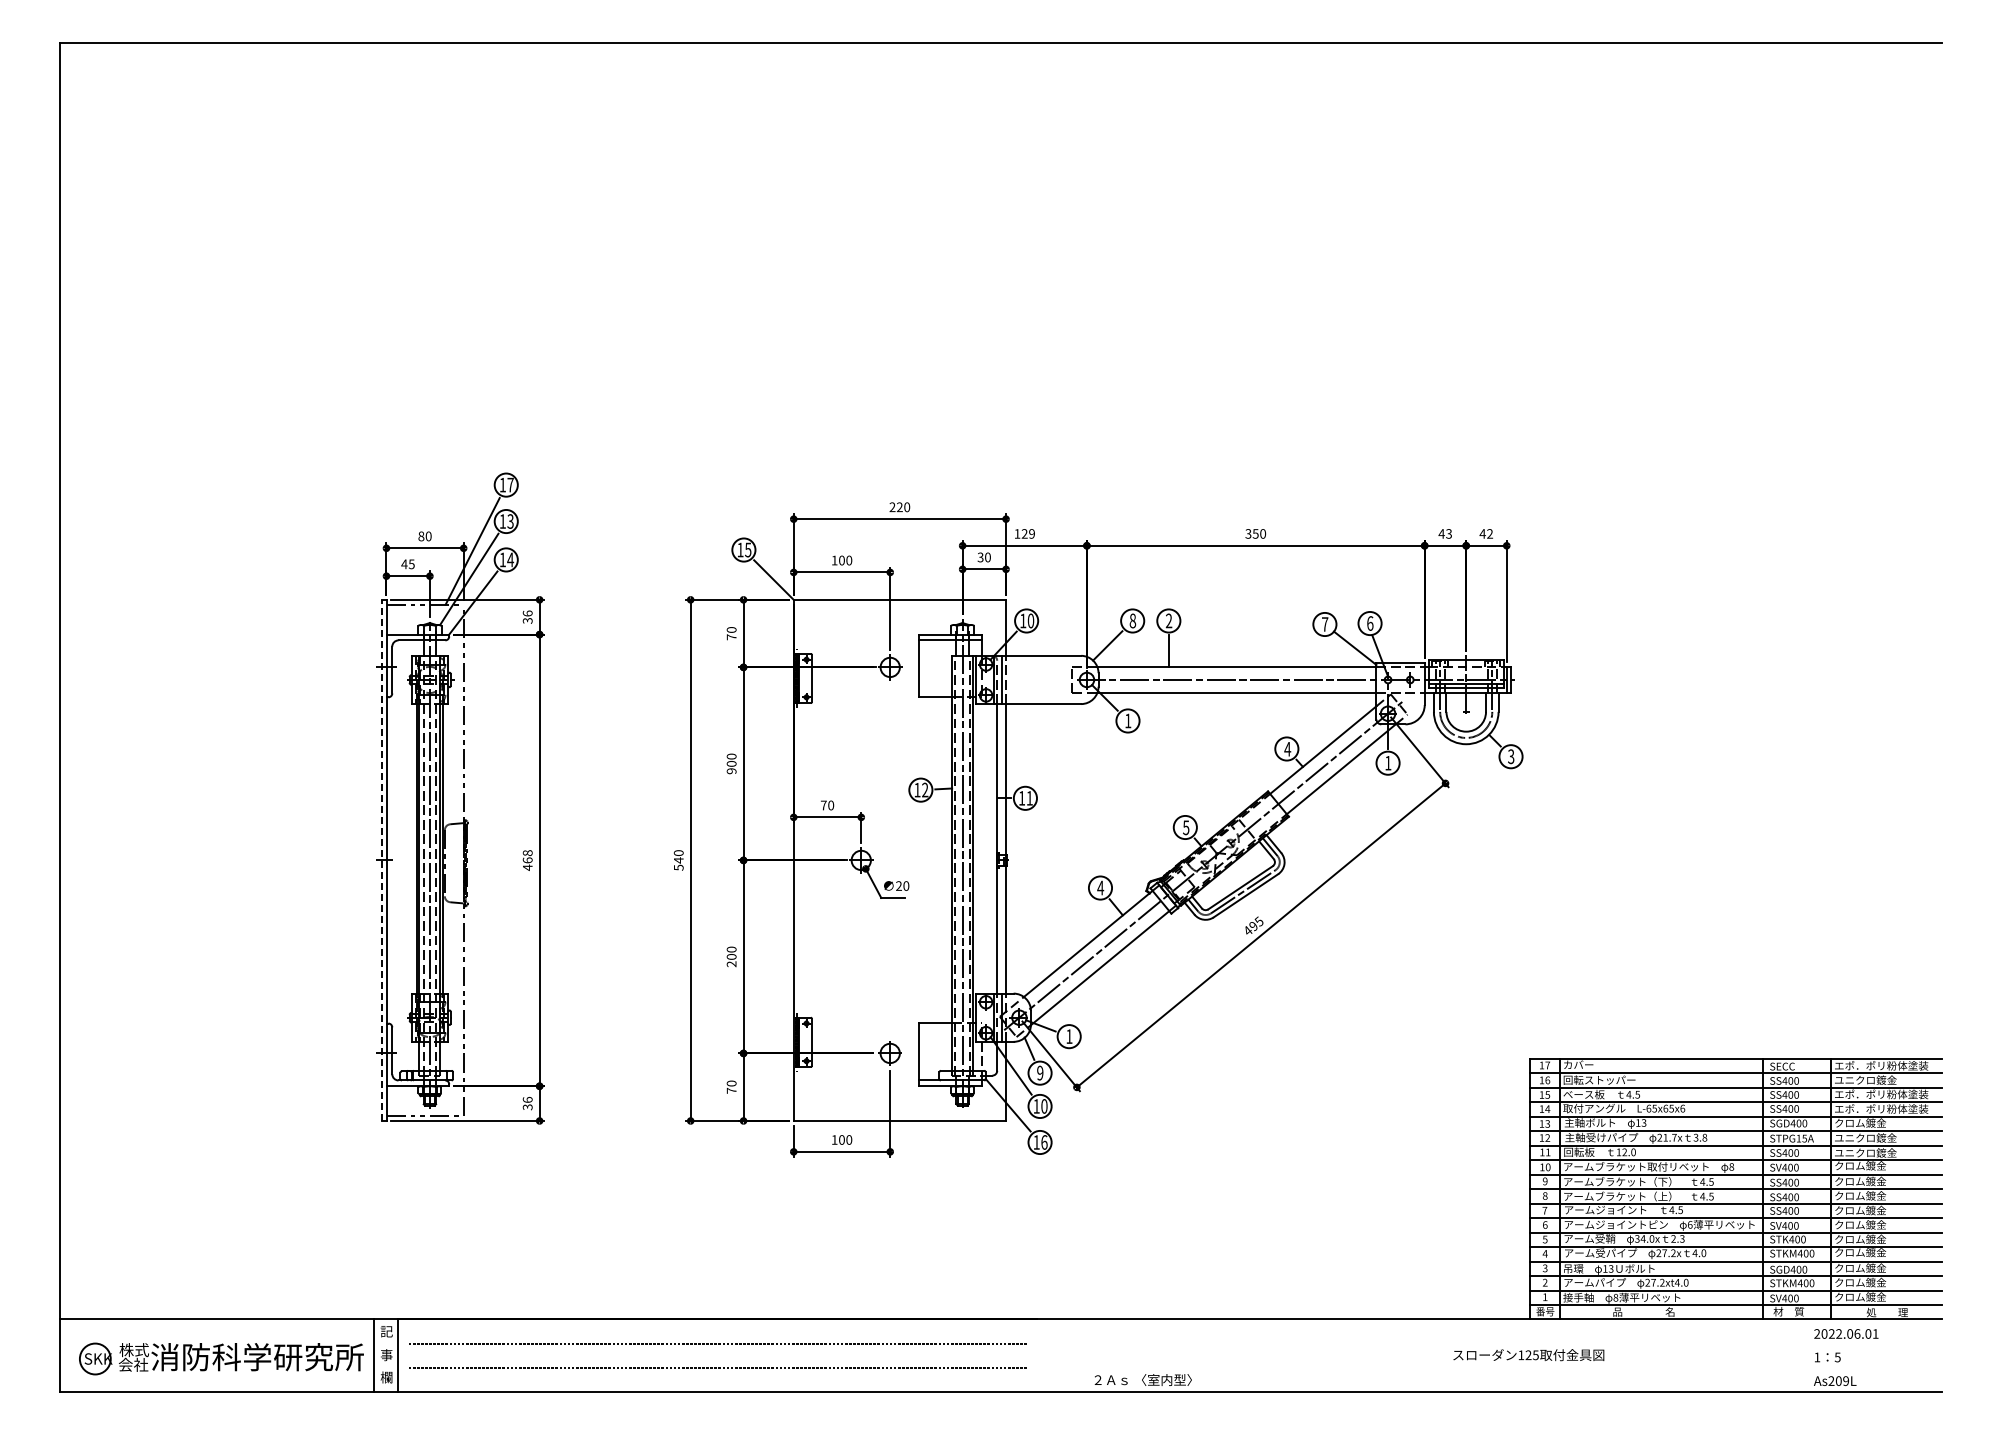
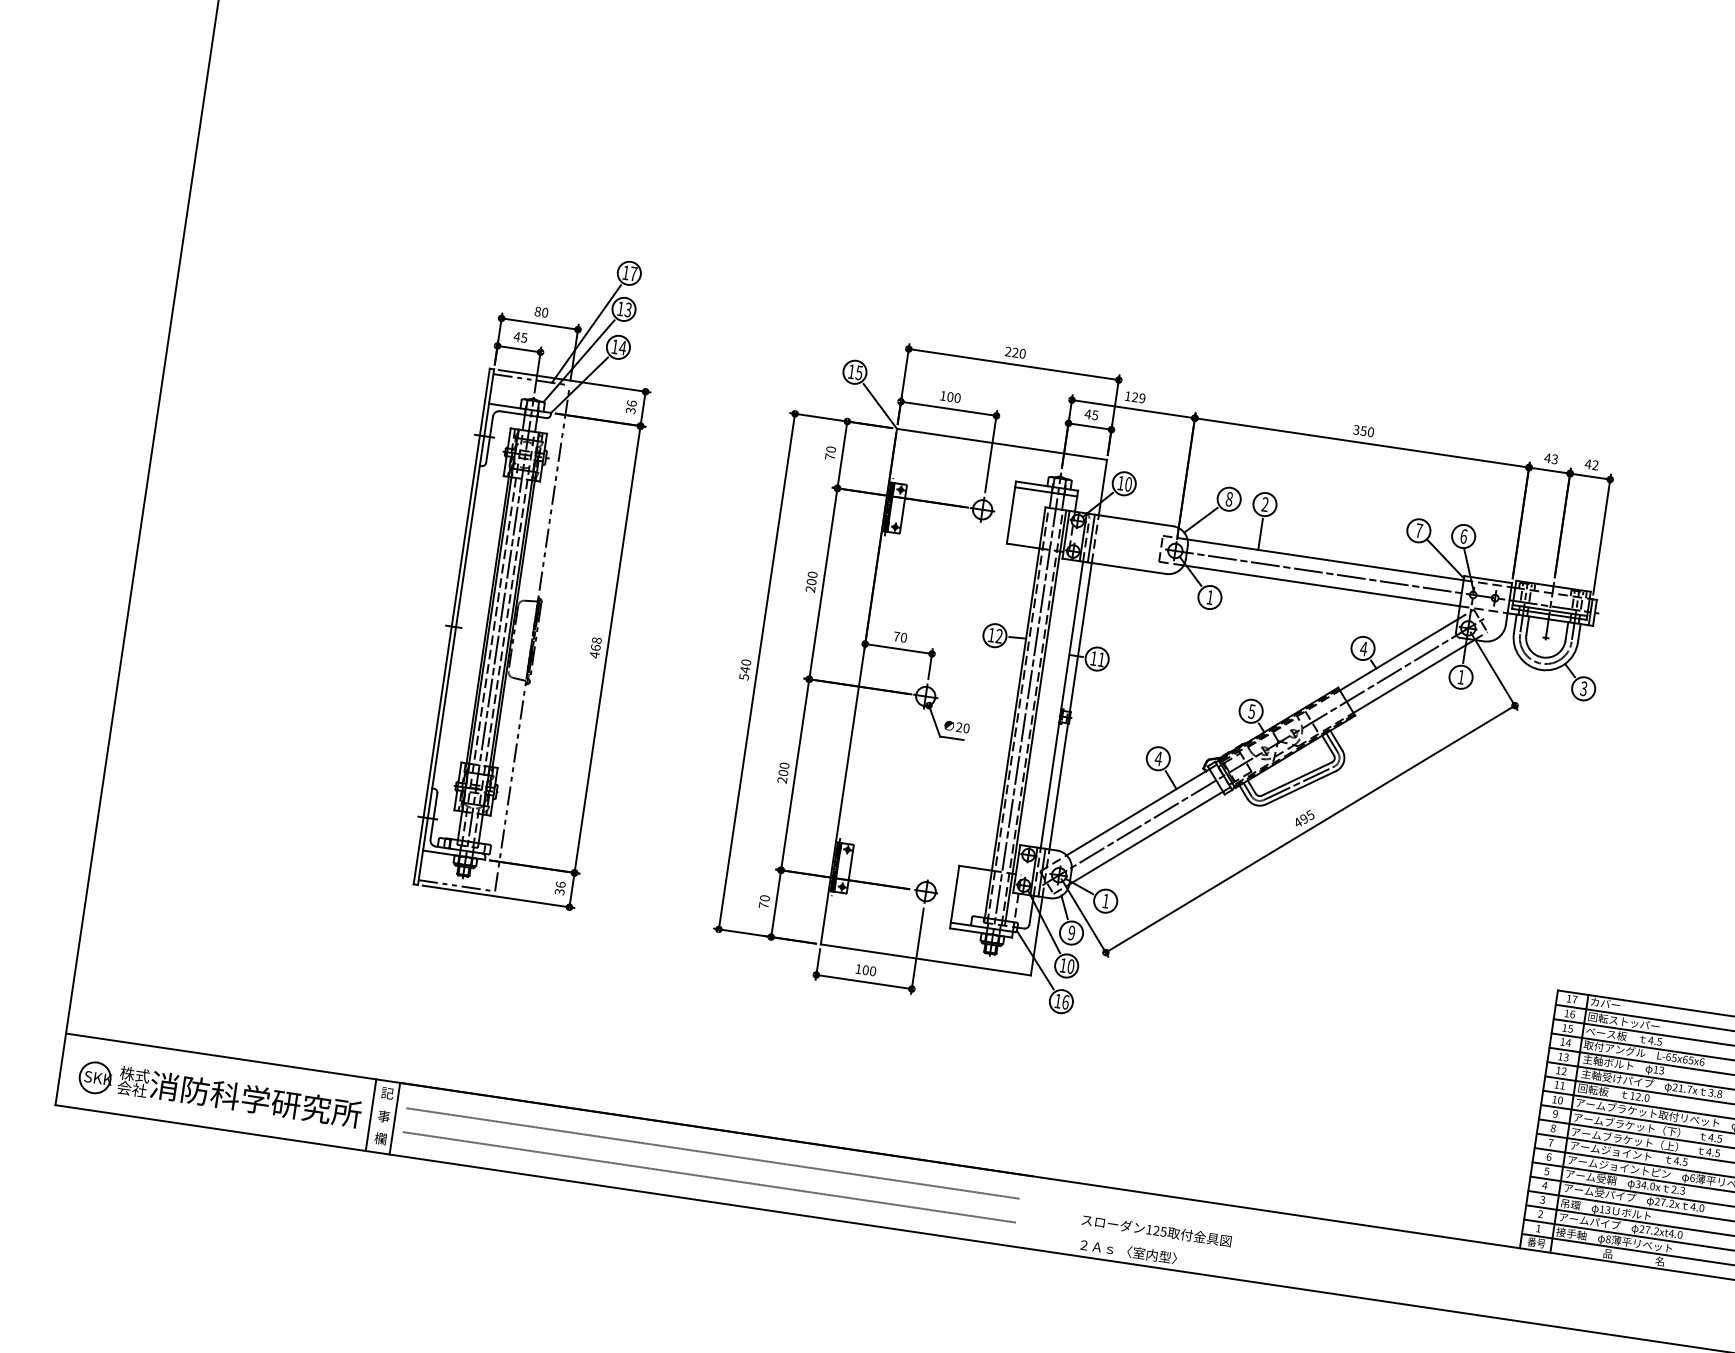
text: (983, 557) -> (1090, 414), 30 -> 45
text: (731, 771) -> (810, 589), 900 -> 200
line: (382, 860) -> (452, 626), dashed -> solid
text: (1528, 1355) -> (1156, 1231), moved

